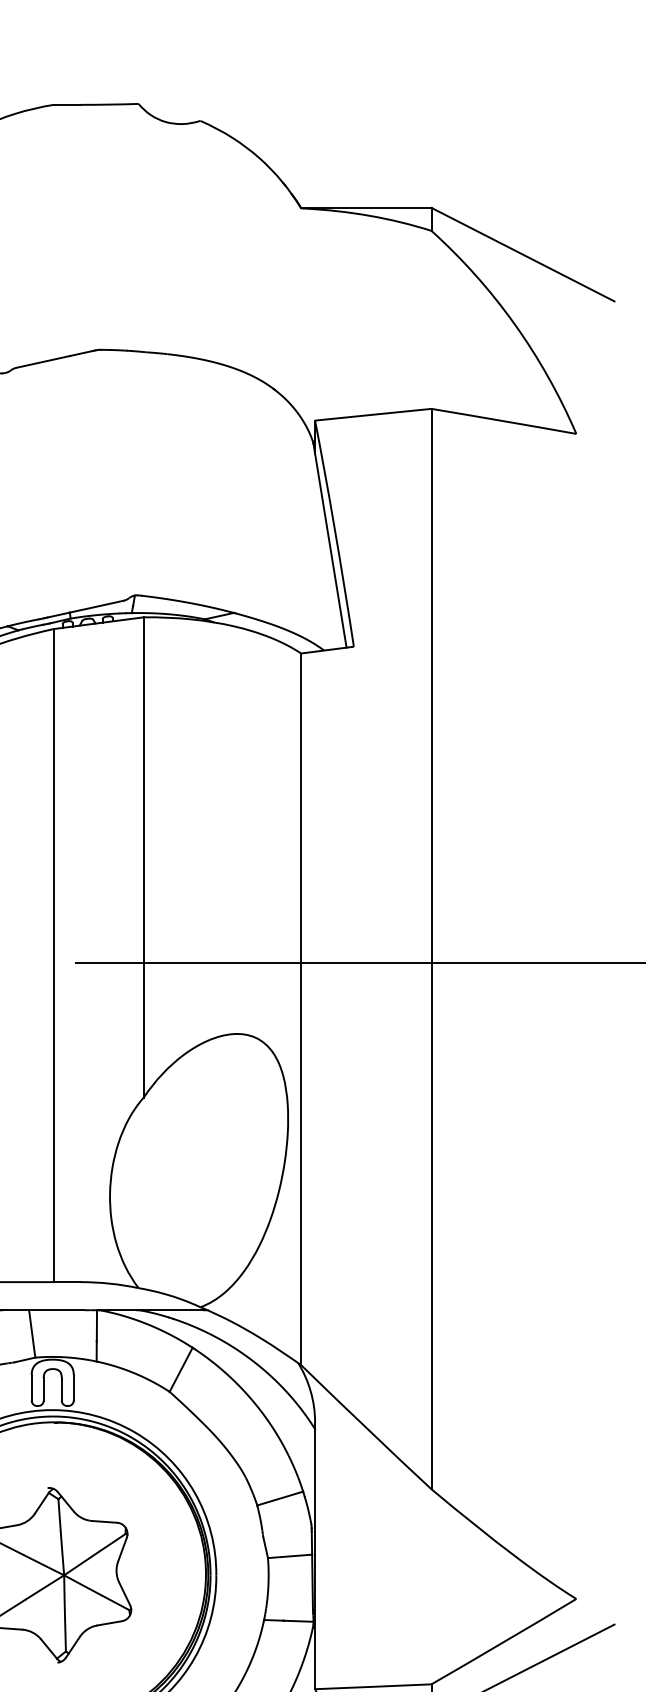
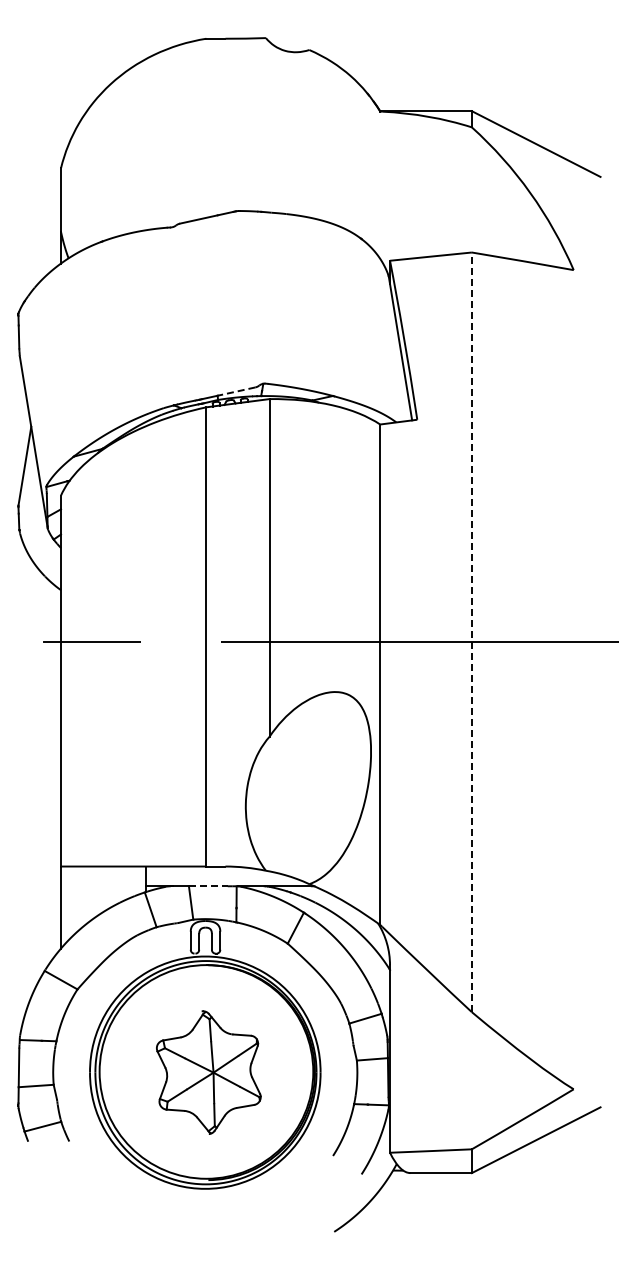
line: (95, 606) -> (235, 391), solid -> dashed
line: (430, 949) -> (471, 632), solid -> dashed
line: (56, 1310) -> (208, 886), solid -> dashed

